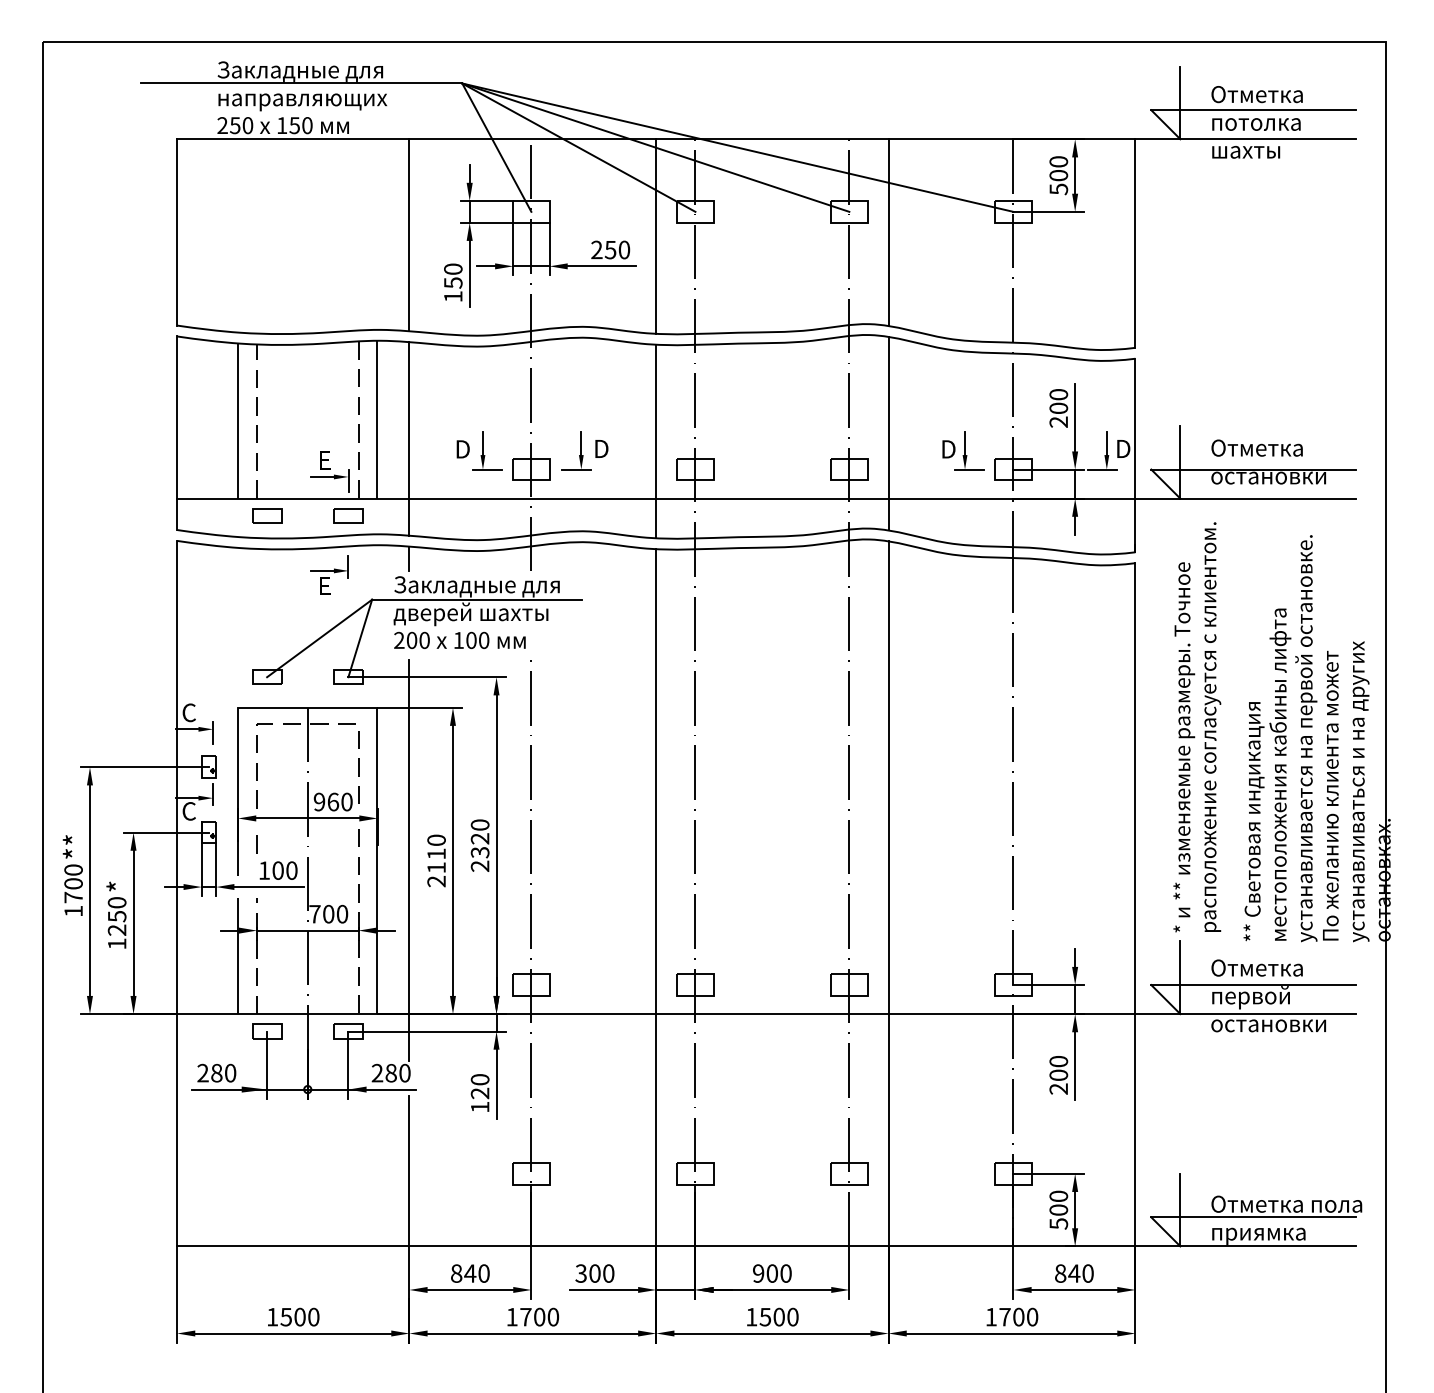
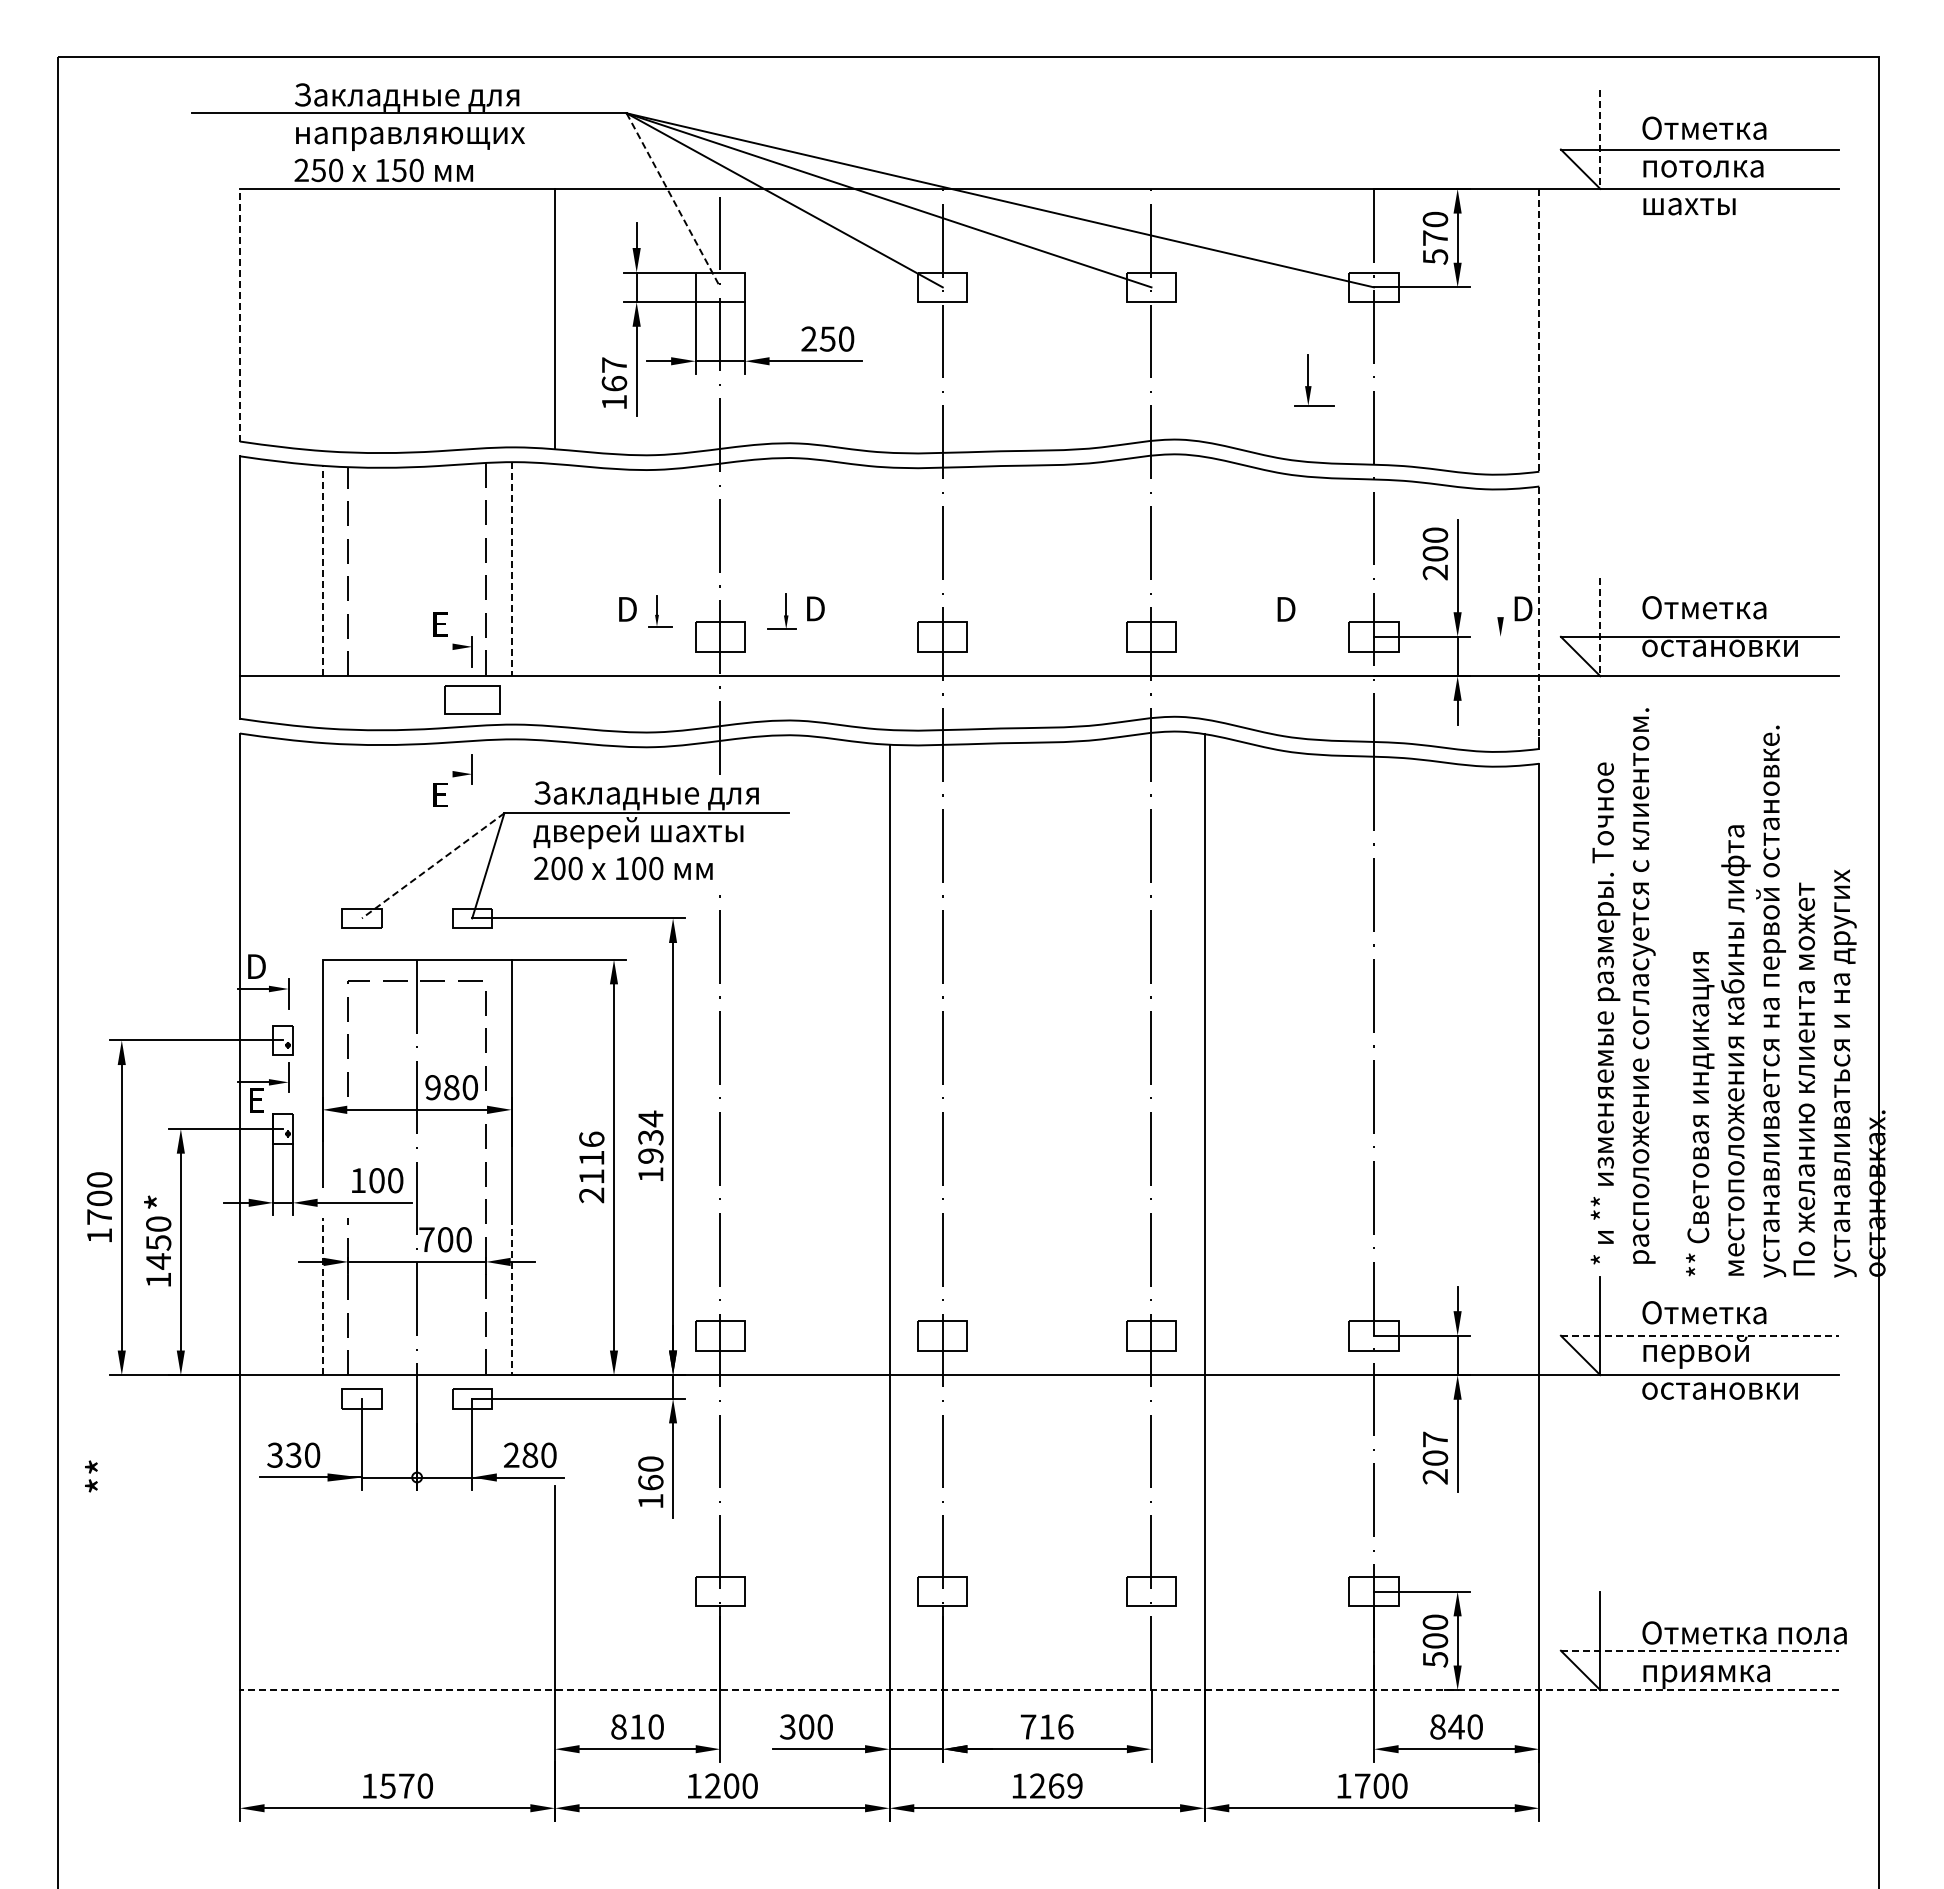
line: (1180, 103) -> (1600, 140), solid -> dashed
line: (496, 147) -> (673, 200), solid -> dashed
text: (1058, 175) -> (1435, 237), 500 -> 570
line: (176, 231) -> (239, 314), solid -> dashed
line: (888, 232) -> (1204, 315), removed
line: (656, 236) -> (889, 320), removed
line: (1135, 243) -> (1539, 330), solid -> dashed
text: (453, 276) -> (614, 374), 150 -> 167
line: (377, 419) -> (511, 569), solid -> dashed
line: (237, 420) -> (322, 570), solid -> dashed
line: (888, 433) -> (1204, 587), removed
line: (409, 439) -> (554, 595), removed
line: (656, 441) -> (889, 598), removed
line: (1106, 443) -> (1500, 601), removed
part: (487, 450) -> (660, 611), size x0.6
part: (576, 450) -> (781, 611), size x0.7
part: (969, 450) -> (1314, 380), moved
line: (1135, 456) -> (1539, 618), solid -> dashed
line: (1180, 462) -> (1600, 627), solid -> dashed
line: (1102, 469) -> (1494, 636), removed
line: (322, 476) -> (436, 646), removed
part: (266, 515) -> (361, 699), removed
part: (348, 515) -> (472, 699), size x1.4
line: (409, 558) -> (554, 757), removed
line: (322, 571) -> (436, 774), removed
line: (319, 638) -> (433, 865), solid -> dashed
text: (189, 712) -> (256, 966), C -> D
text: (333, 801) -> (451, 1087), 960 -> 980
text: (189, 810) -> (256, 1099), C -> E
text: (436, 840) -> (591, 1139), 2110 -> 2116
line: (256, 844) -> (347, 1145), removed
text: (479, 845) -> (650, 1146), 2320 -> 1934
text: (67, 846) -> (91, 1476), moved
line: (409, 860) -> (554, 1166), removed
text: (117, 930) -> (158, 1261), 1250 -> 1450
line: (237, 956) -> (322, 1296), solid -> dashed
line: (377, 956) -> (511, 1296), solid -> dashed
line: (1253, 984) -> (1699, 1335), solid -> dashed
text: (1058, 1061) -> (1435, 1439), 200 -> 207
text: (209, 1072) -> (284, 1454), 280 -> 330
text: (479, 1093) -> (650, 1482), 120 -> 160
line: (1253, 1217) -> (1699, 1650), solid -> dashed
line: (766, 1246) -> (1038, 1690), solid -> dashed
text: (470, 1273) -> (637, 1726), 840 -> 810
text: (771, 1273) -> (1046, 1726), 900 -> 716
text: (299, 1316) -> (406, 1785), 1500 -> 1570
text: (525, 1316) -> (712, 1785), 1700 -> 1200
text: (778, 1316) -> (1055, 1785), 1500 -> 1269

